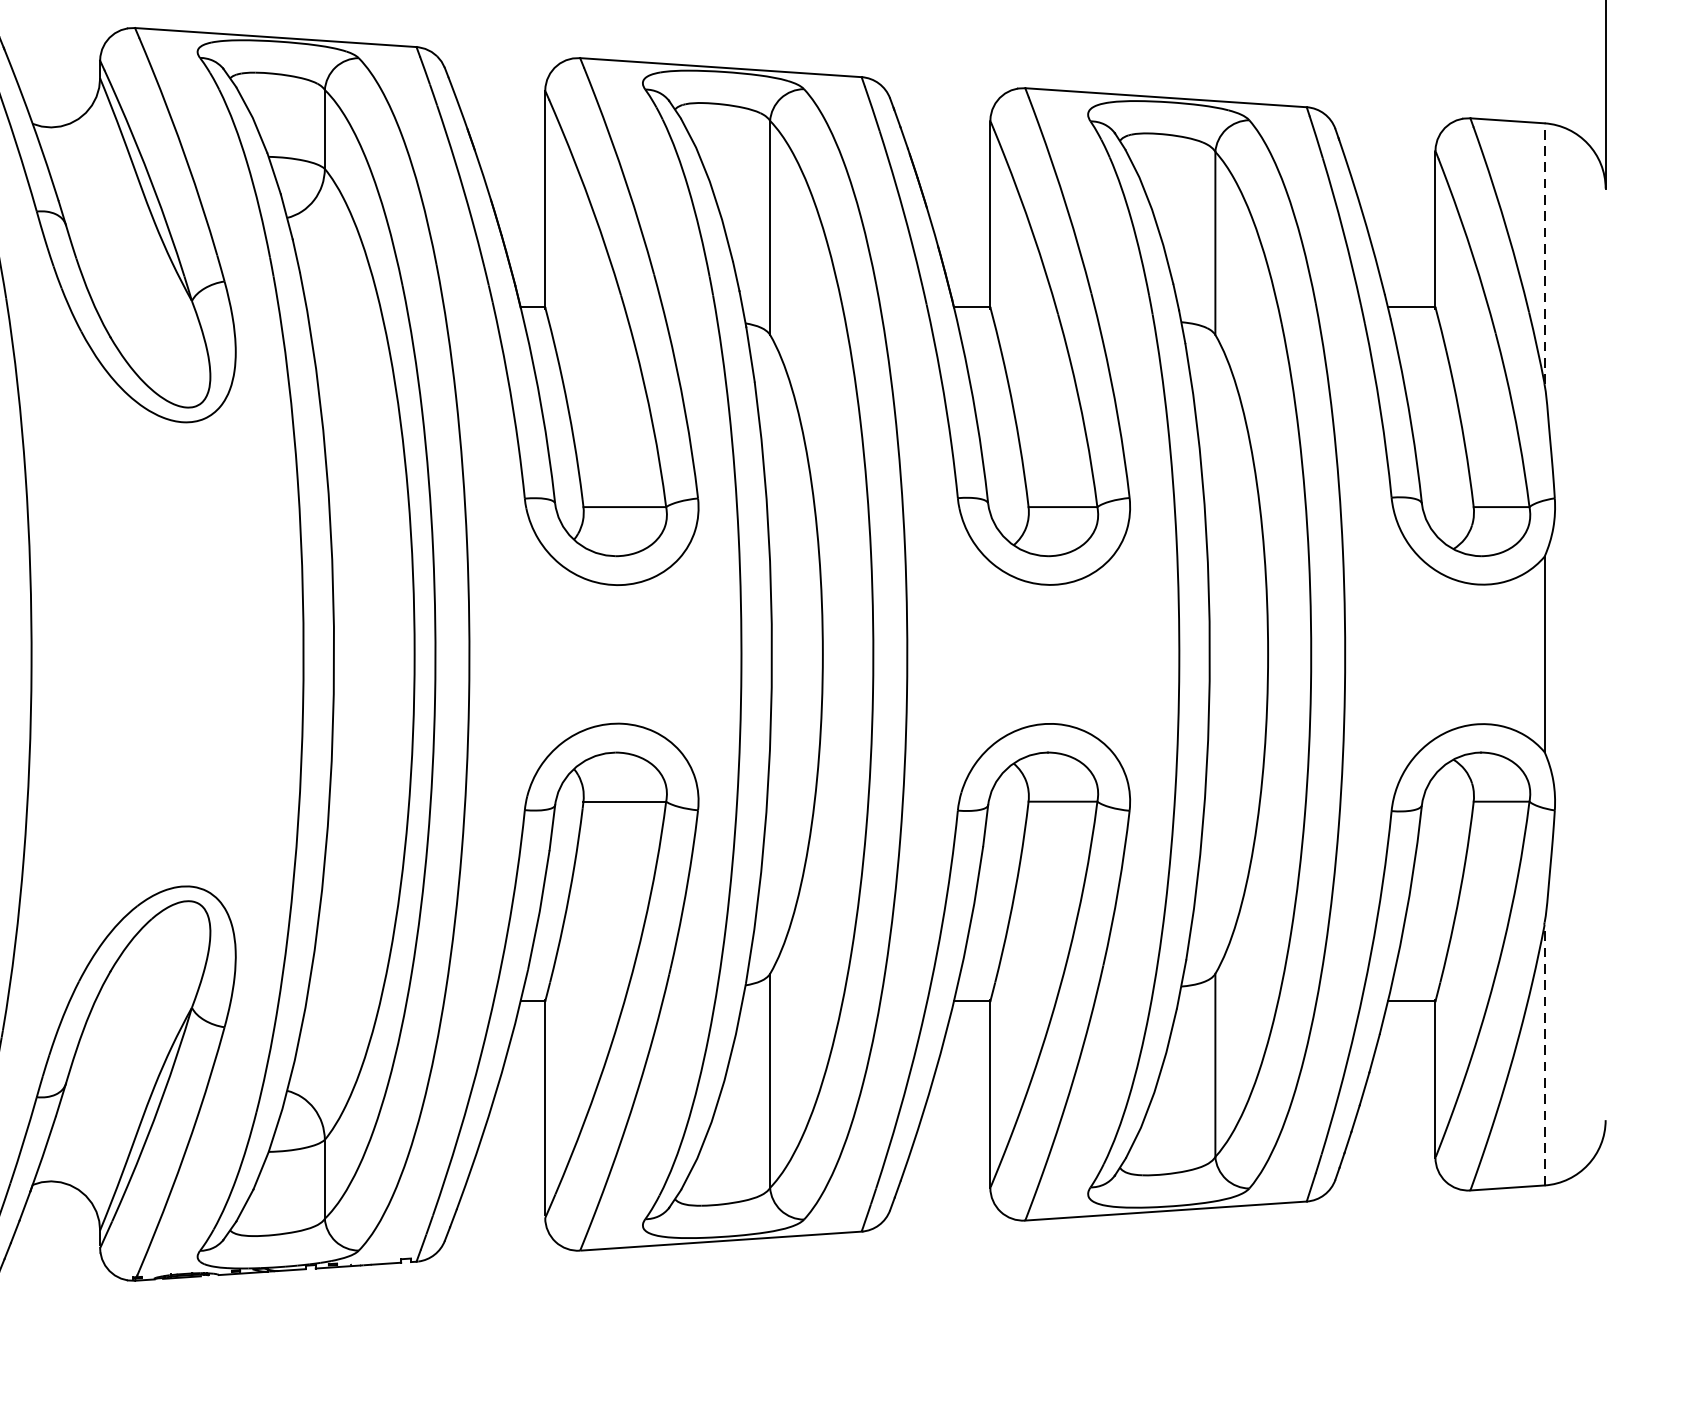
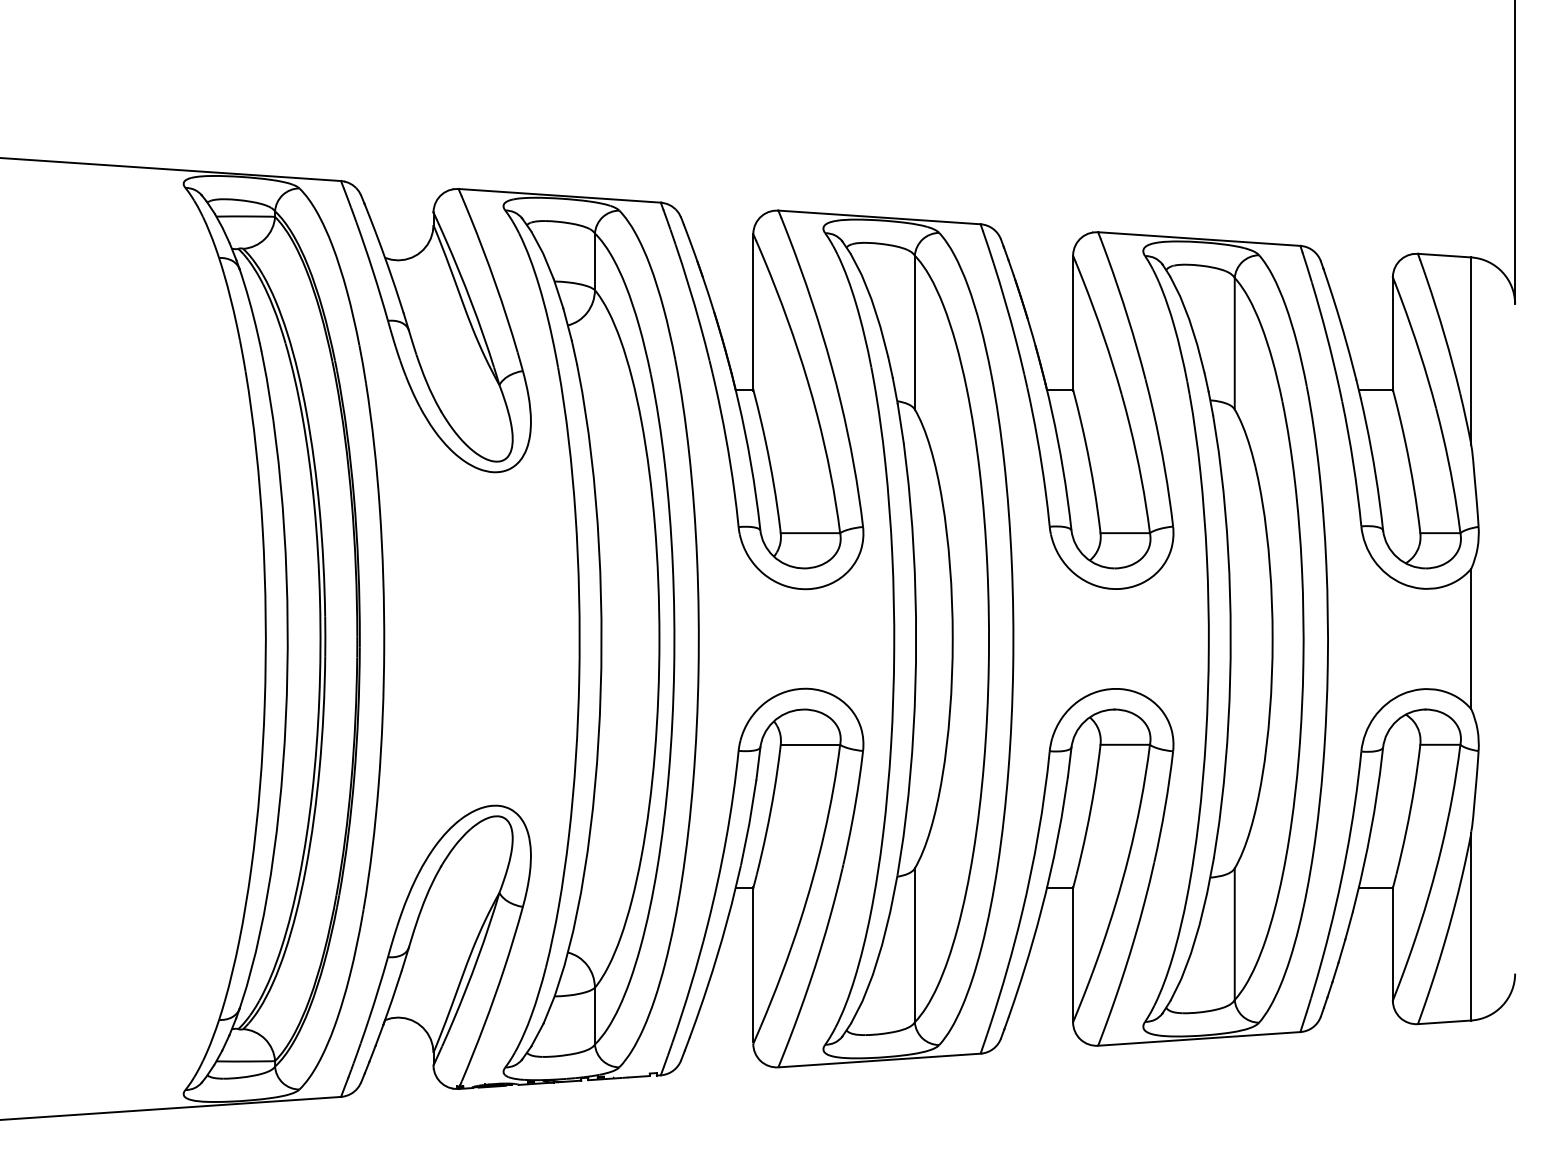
line: (1544, 254) -> (1471, 351), dashed -> solid
line: (1544, 1054) -> (1471, 926), dashed -> solid

